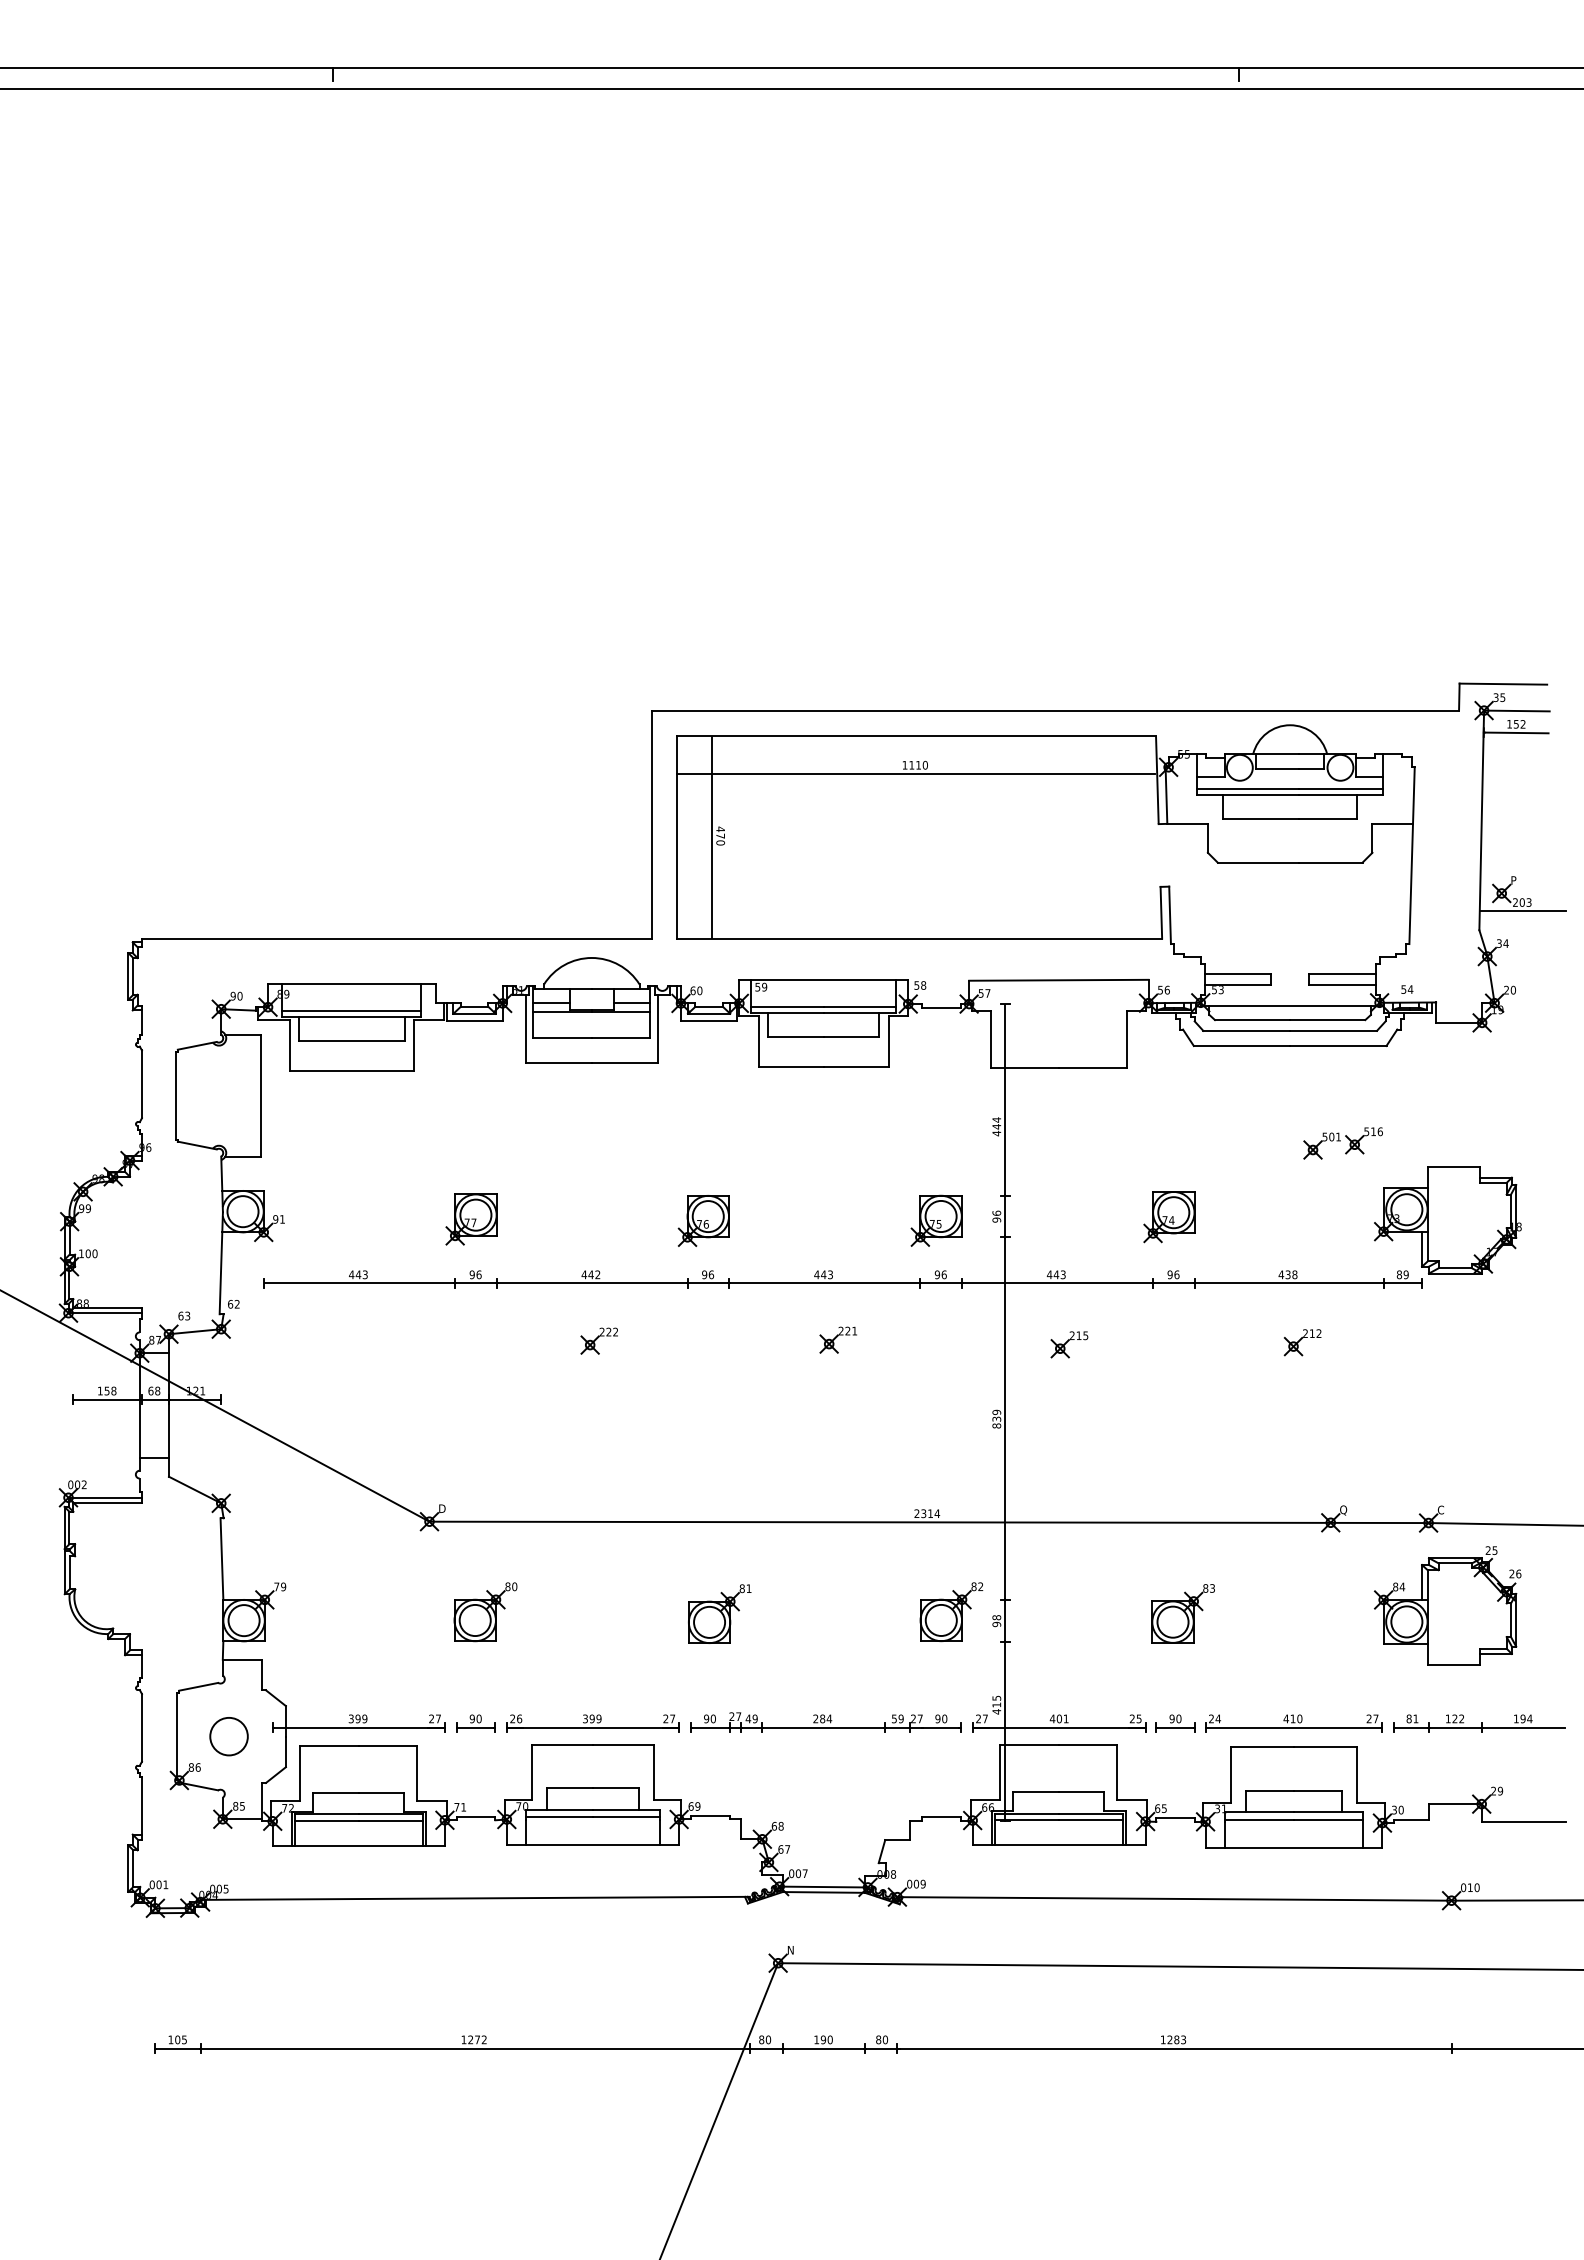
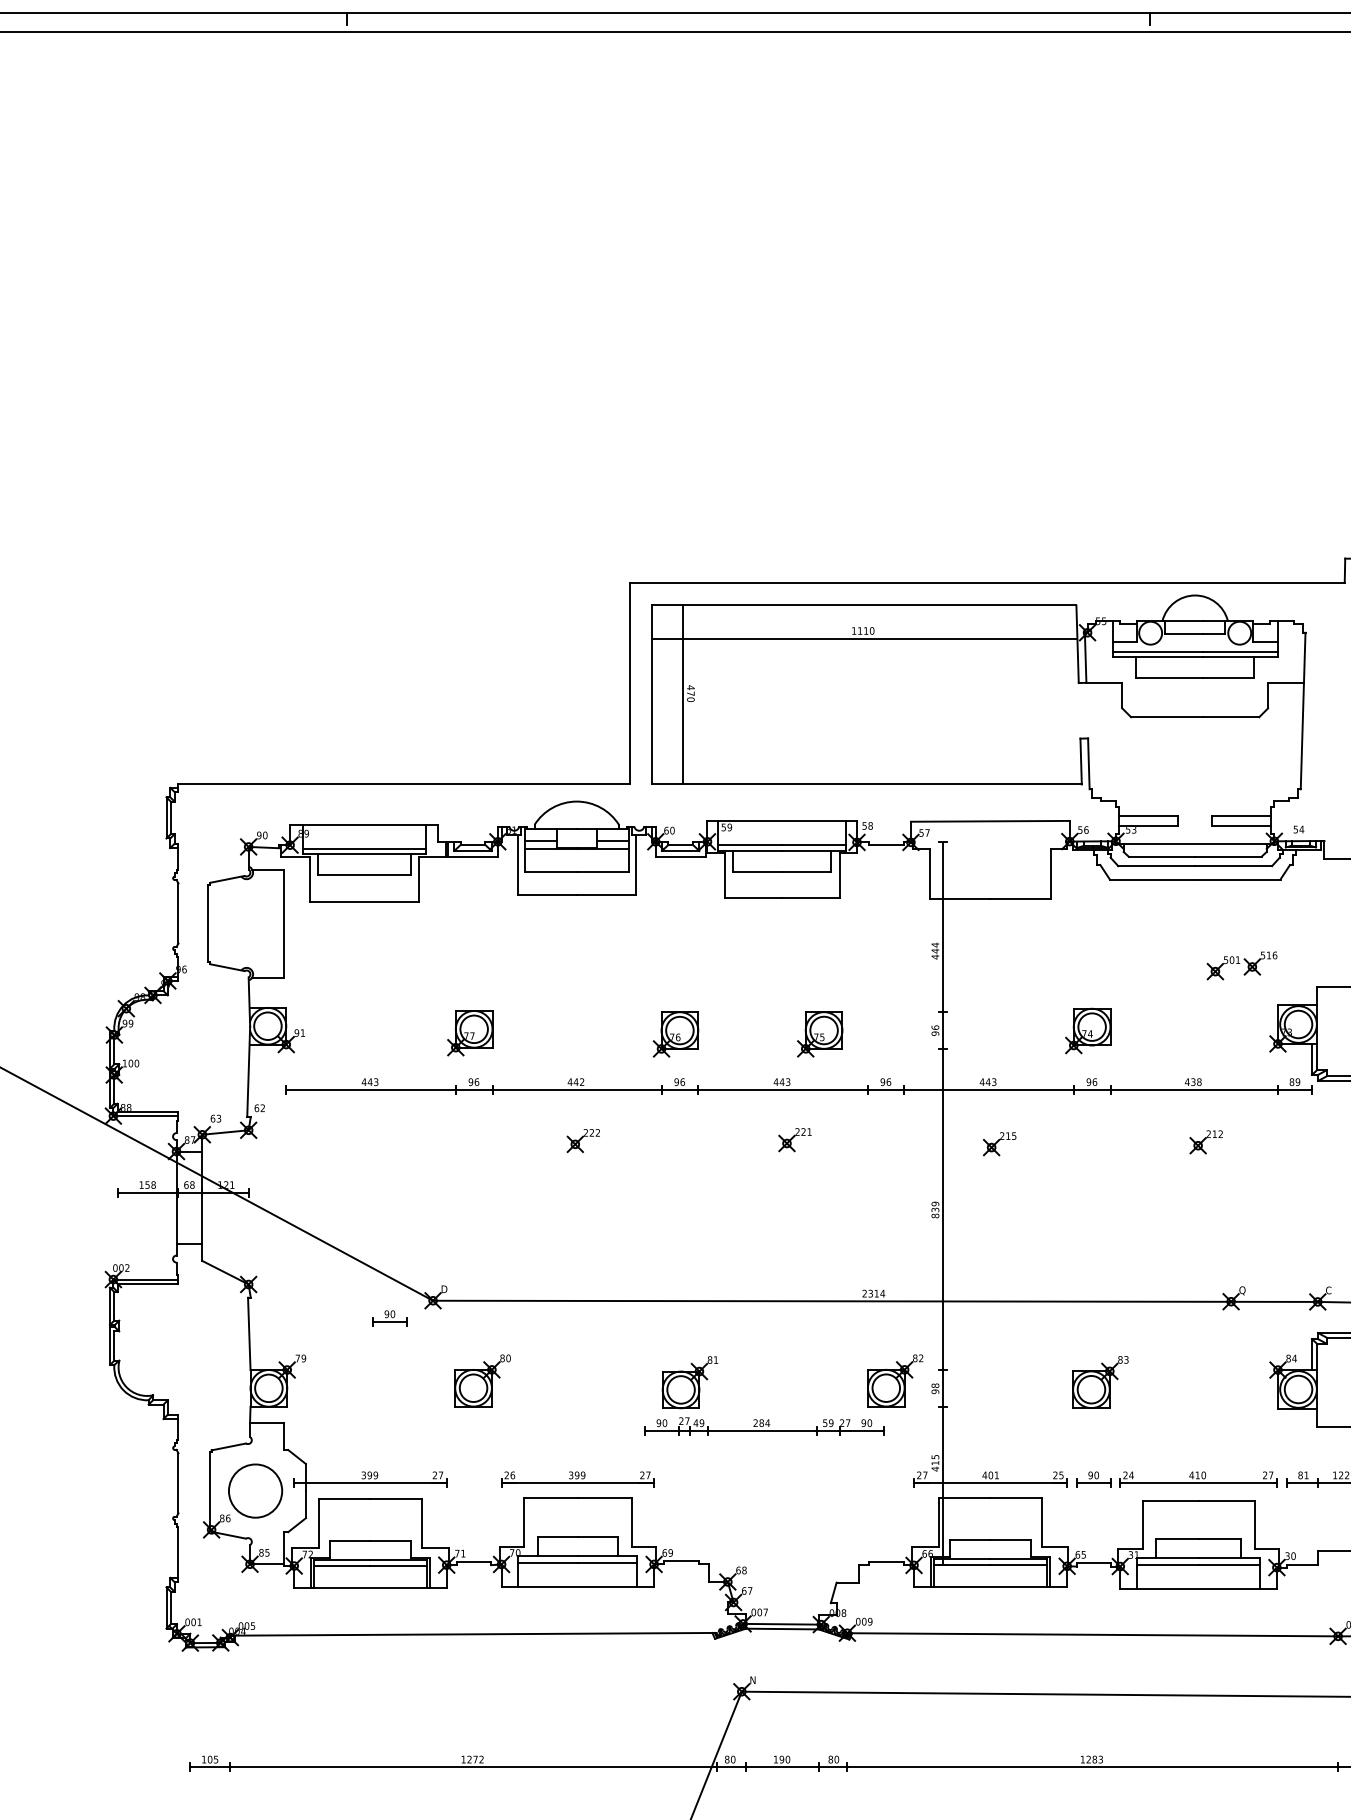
part: (936, 1220) -> (820, 1034), moved
part: (825, 1722) -> (764, 1426), moved
part: (475, 1723) -> (389, 1318), moved
circle: (228, 1736) -> (255, 1490), size x1.6

